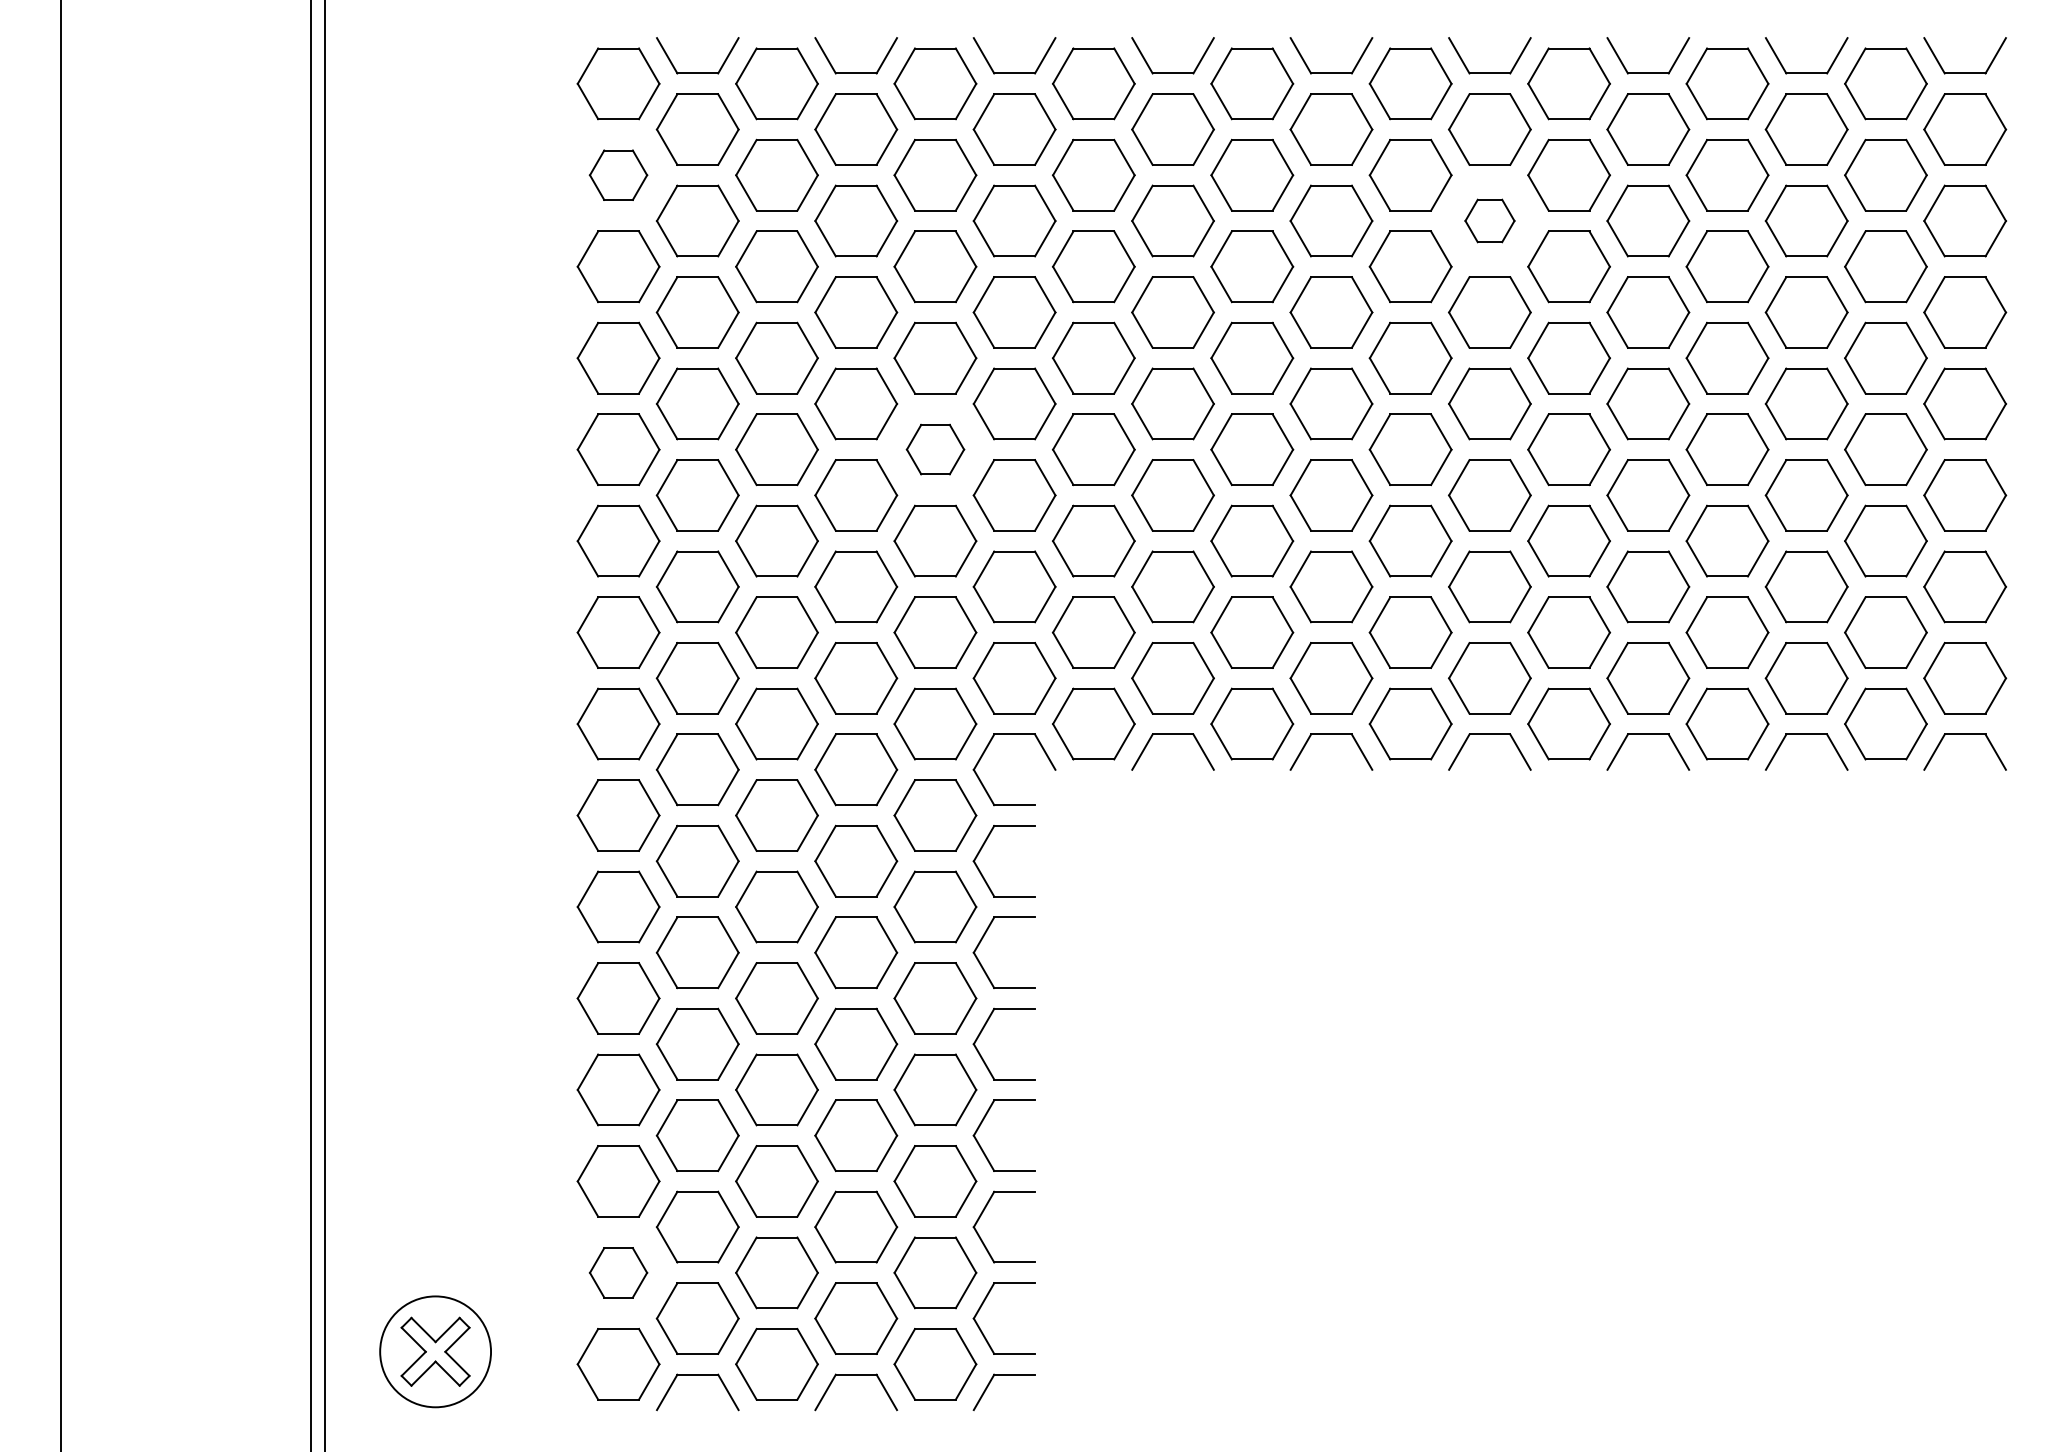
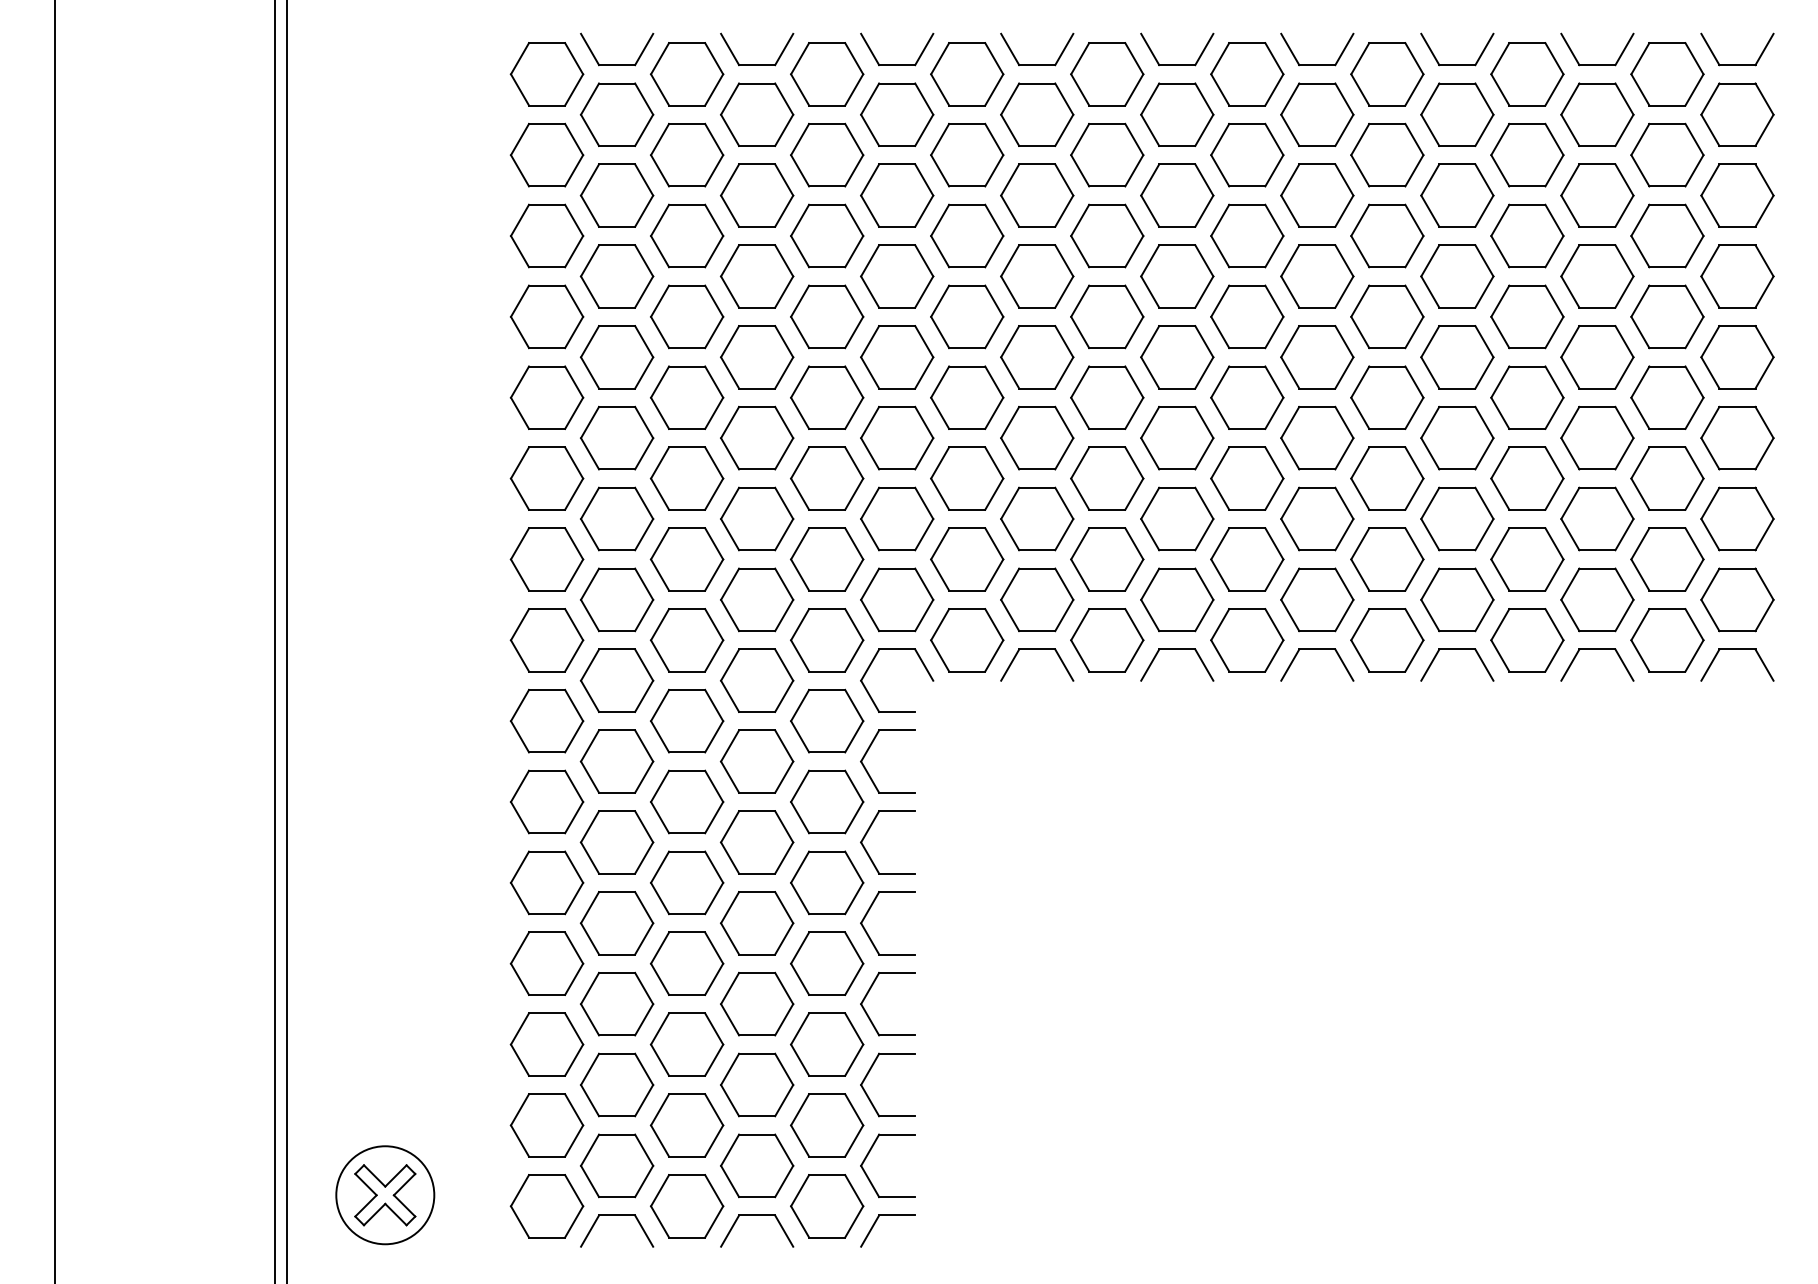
part: (617, 174) -> (546, 154), size x1.43
part: (1490, 220) -> (1317, 195), size x1.67
part: (935, 449) -> (827, 397), size x1.43
part: (617, 1272) -> (546, 1125), size x1.43

